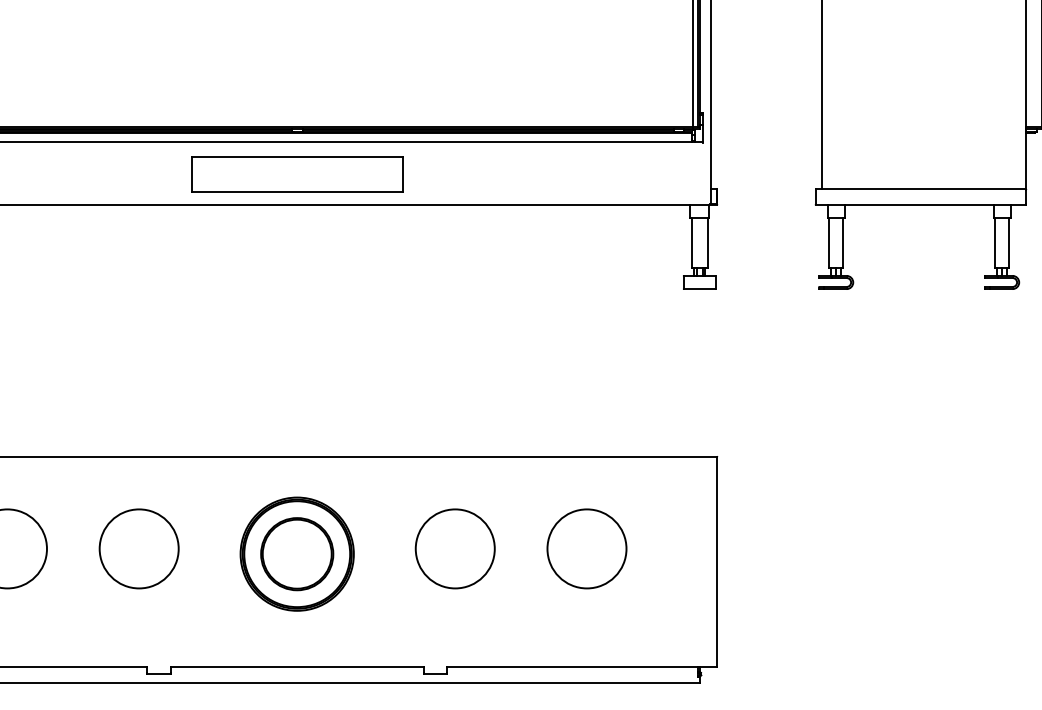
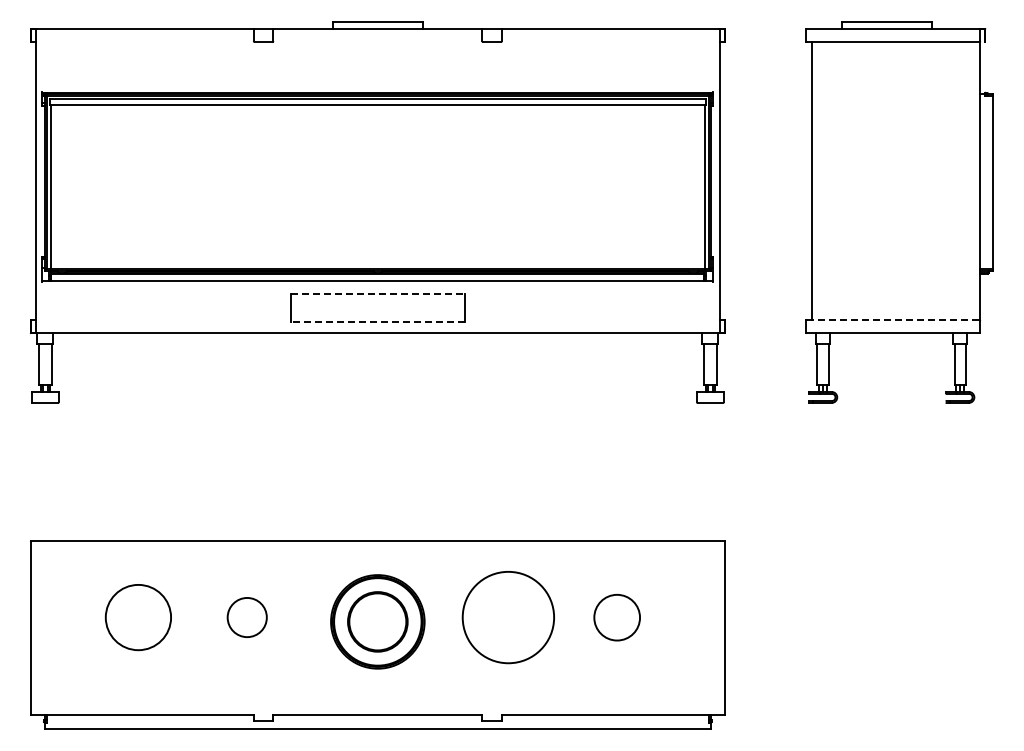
line: (298, 157) -> (378, 294), solid -> dashed
line: (921, 189) -> (893, 320), solid -> dashed
line: (296, 191) -> (377, 322), solid -> dashed
circle: (138, 548) -> (246, 617), size x0.6
circle: (455, 548) -> (508, 617), size x1.4
circle: (586, 548) -> (616, 617), size x0.7

